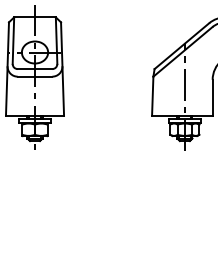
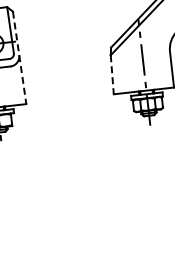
line: (62, 69) -> (19, 58), solid -> dashed
line: (152, 96) -> (112, 75), solid -> dashed

